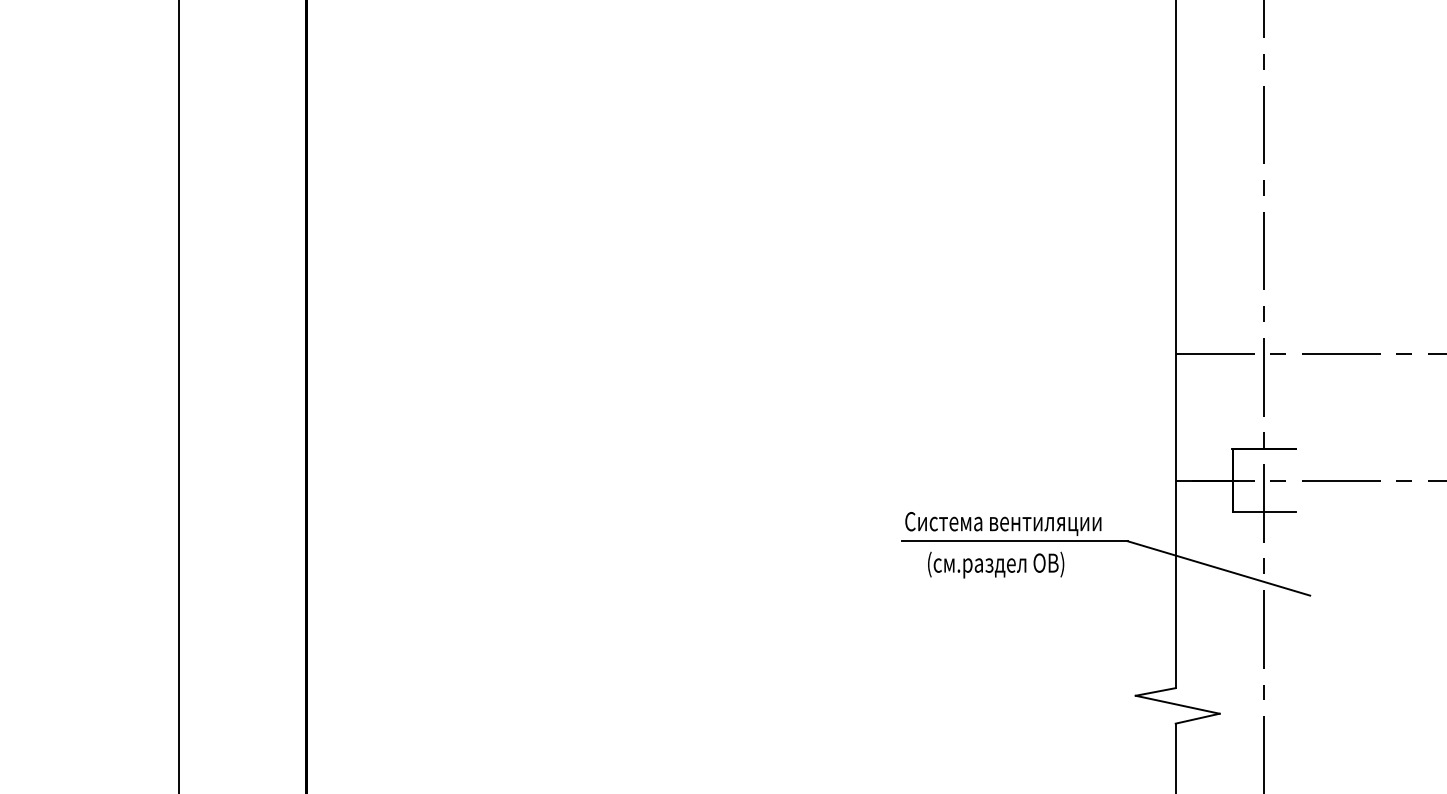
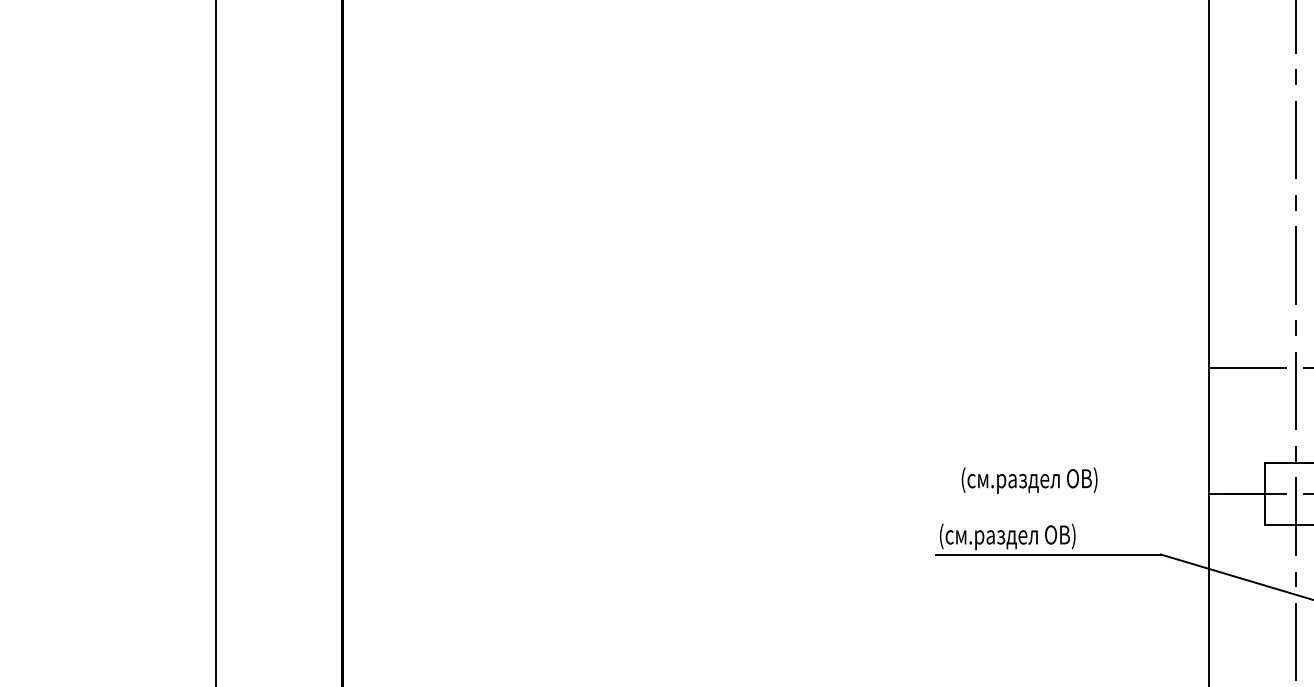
text: (1003, 523) -> (1037, 536), Система вентиляции -> (см.раздел ОВ)
text: (996, 564) -> (1030, 480), moved

